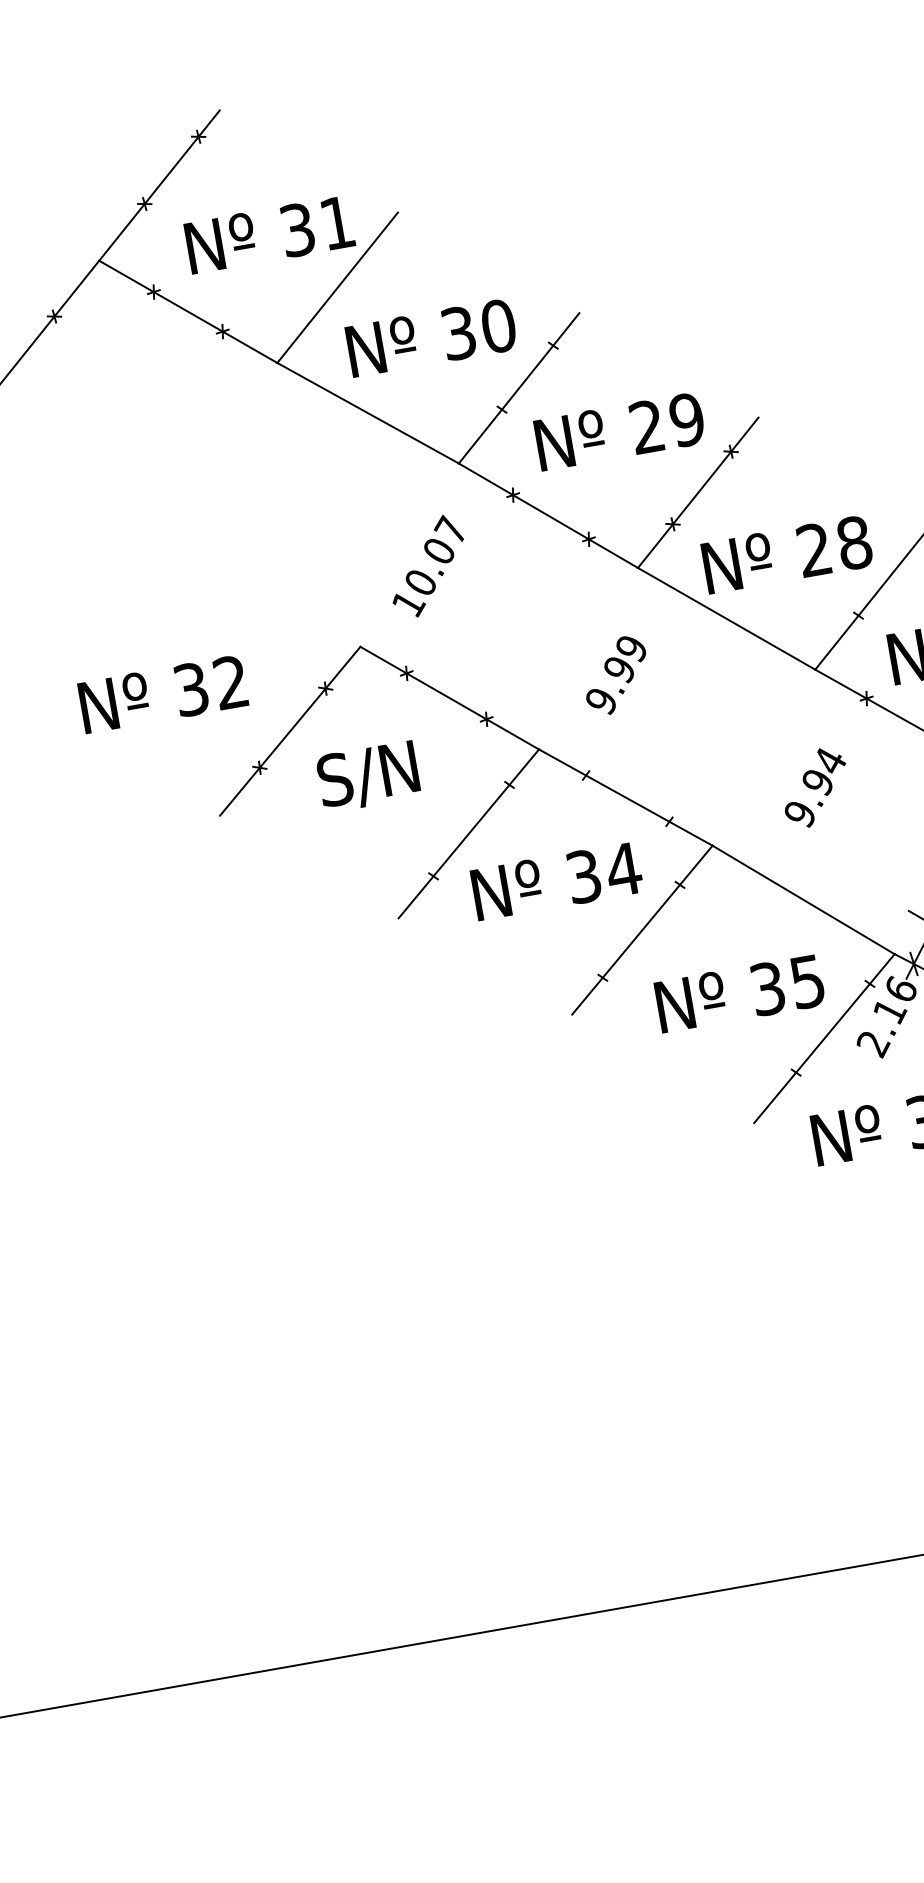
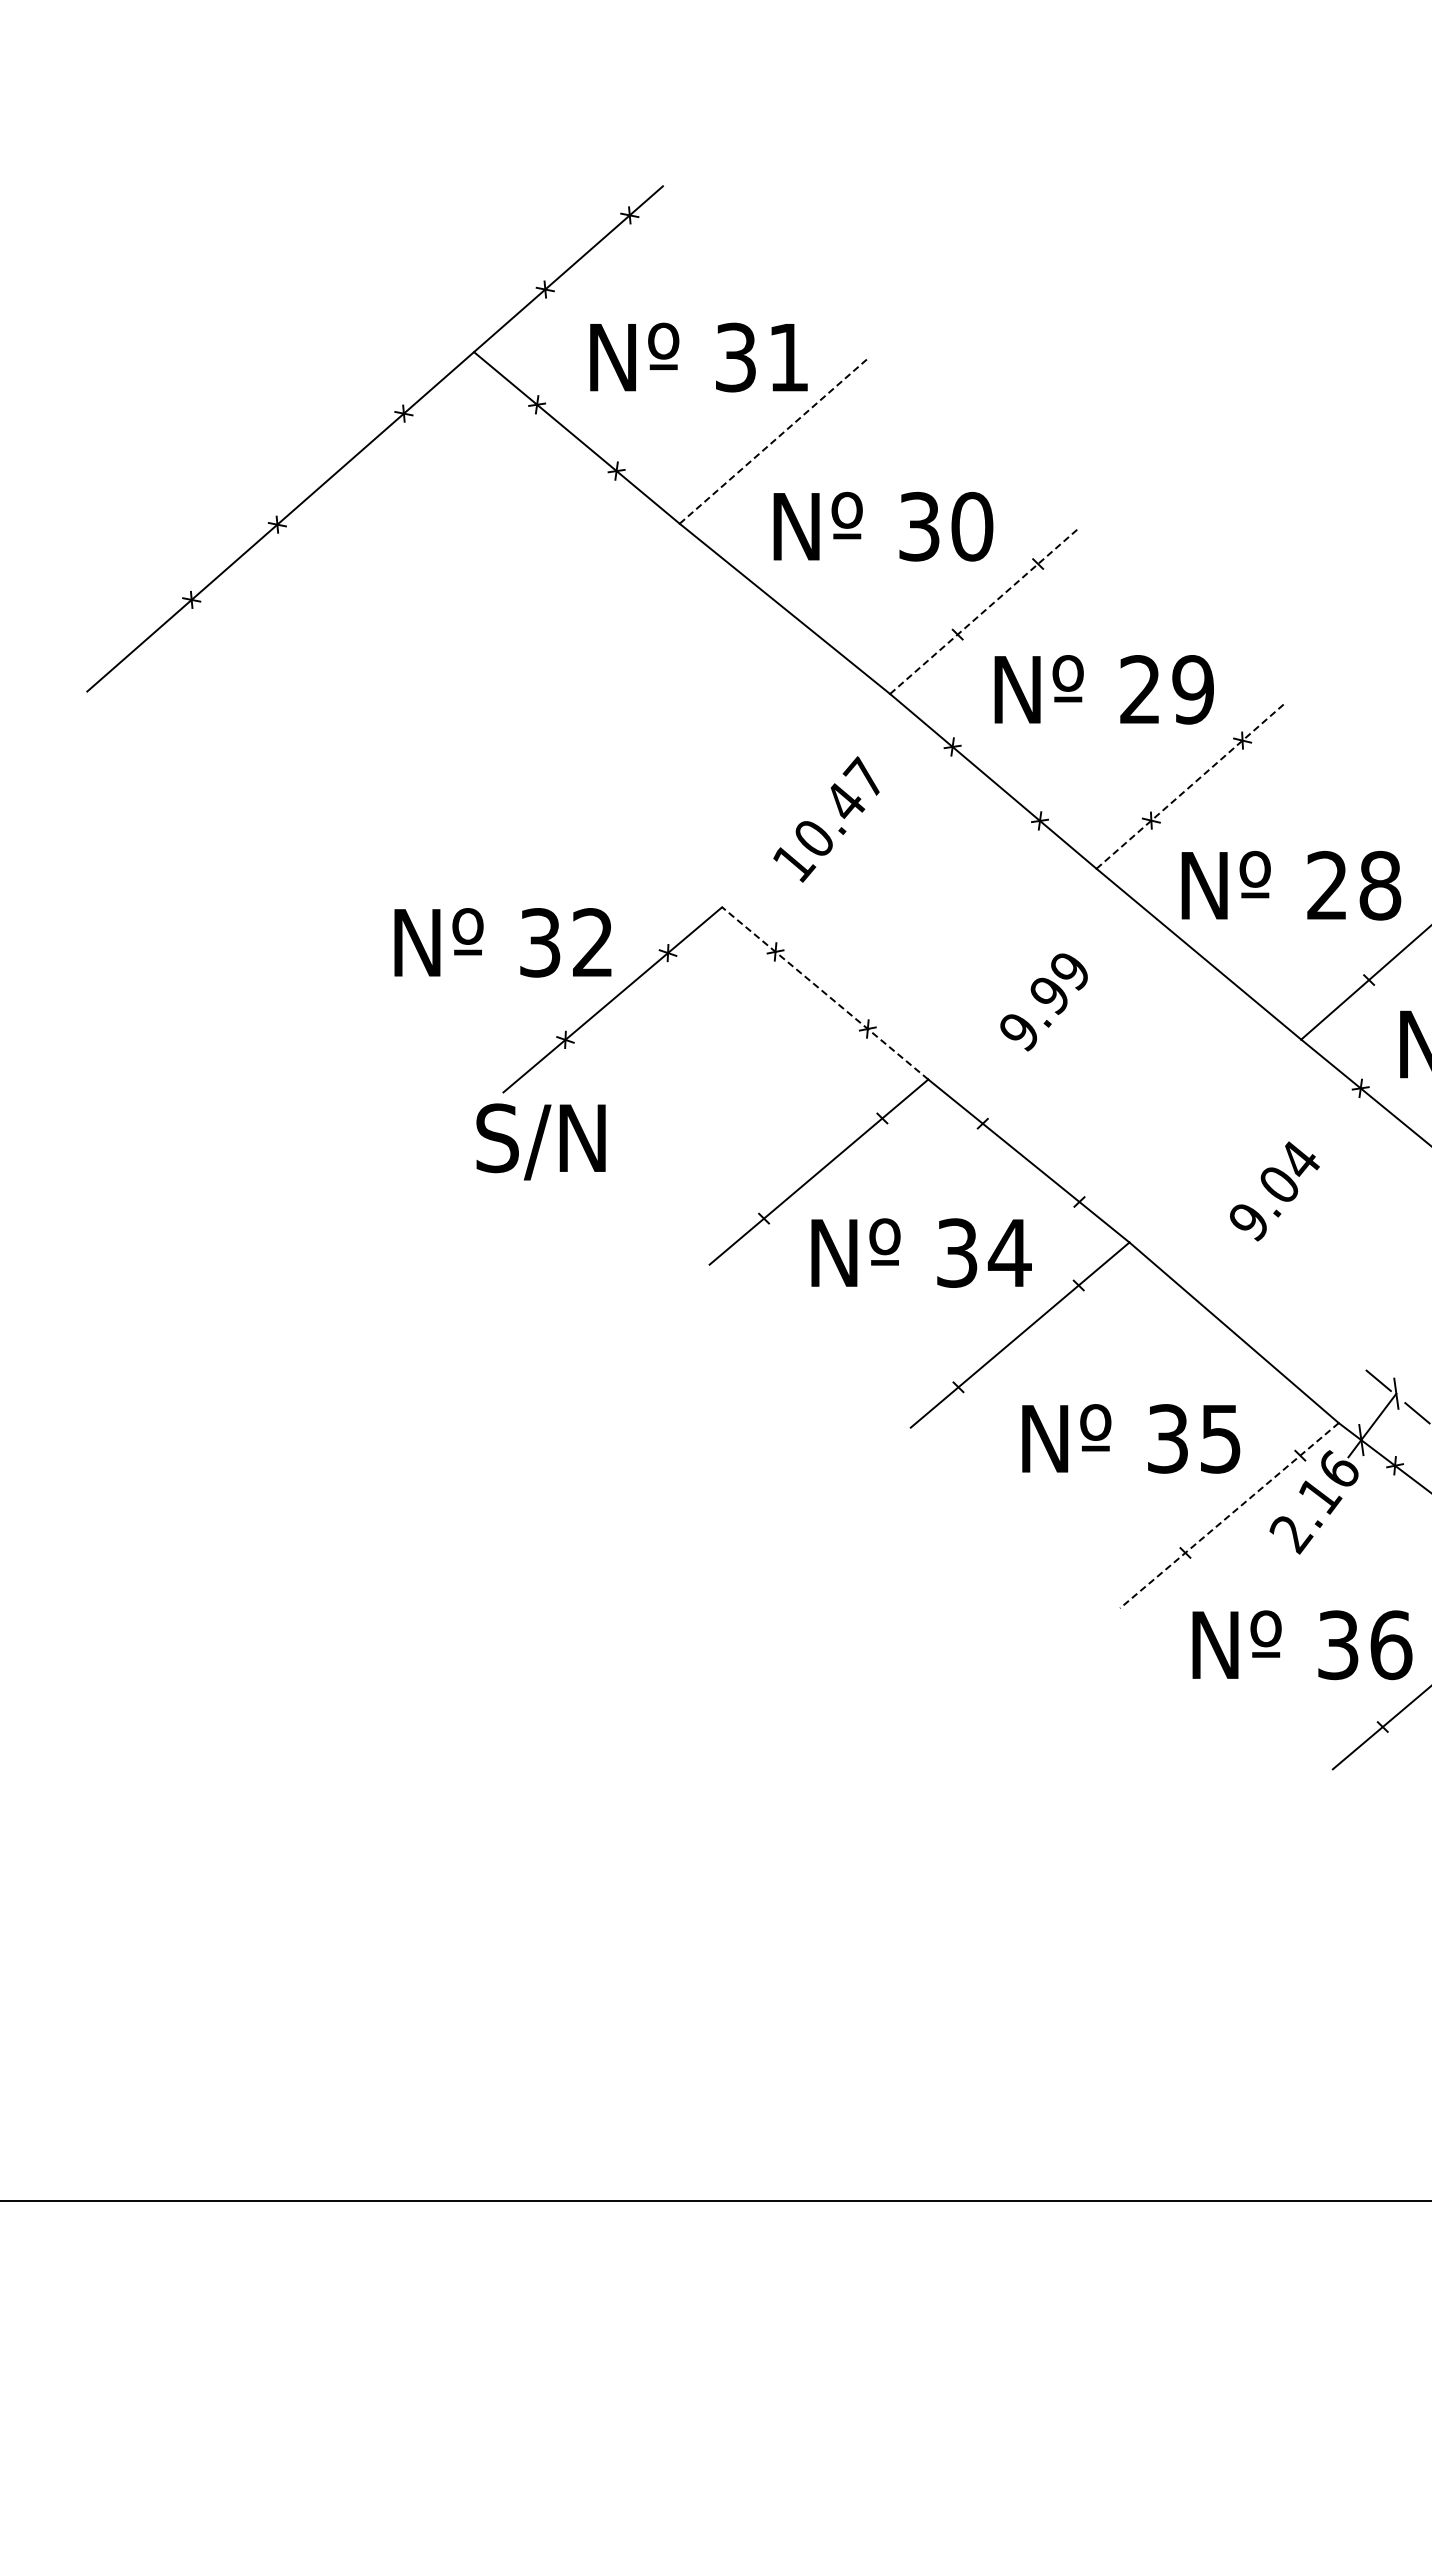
line: (337, 287) -> (774, 440), solid -> dashed
line: (519, 388) -> (984, 611), solid -> dashed
line: (698, 492) -> (1191, 785), solid -> dashed
text: (439, 550) -> (845, 801), 10.07 -> 10.47
text: (162, 694) -> (502, 942), moved
line: (449, 698) -> (824, 993), solid -> dashed
text: (368, 776) -> (540, 1141), moved
text: (818, 782) -> (1279, 1185), 9.94 -> 9.04
line: (824, 1038) -> (1229, 1515), solid -> dashed

